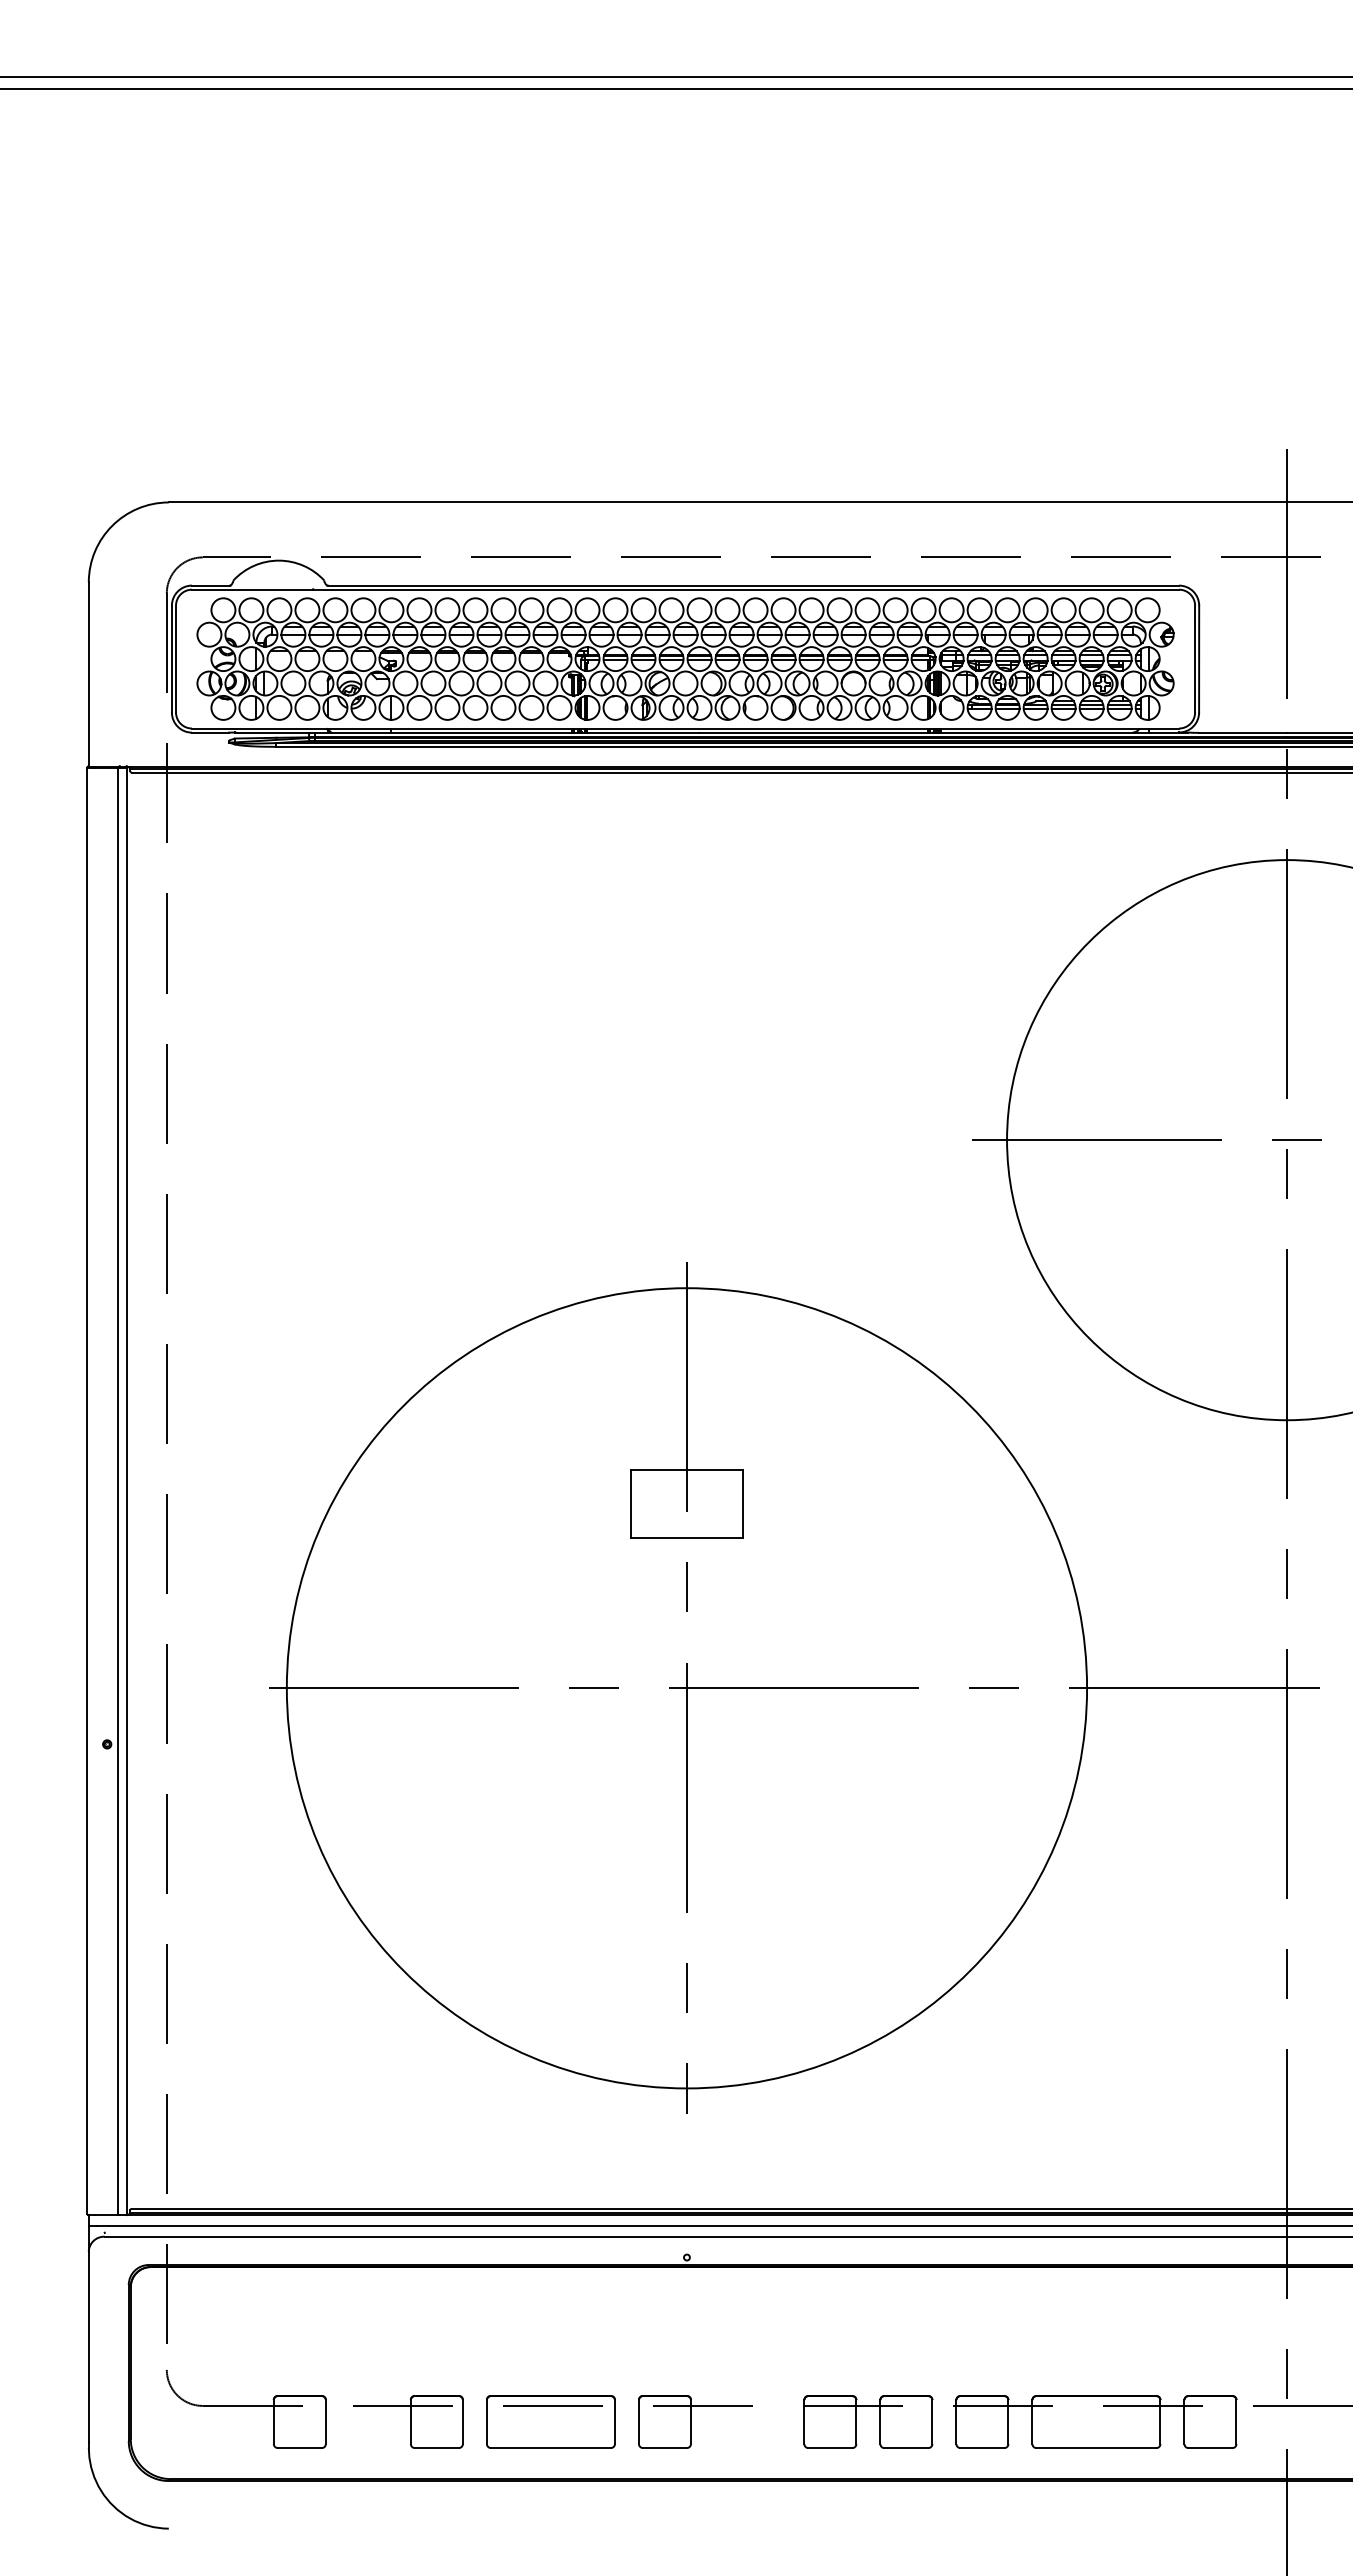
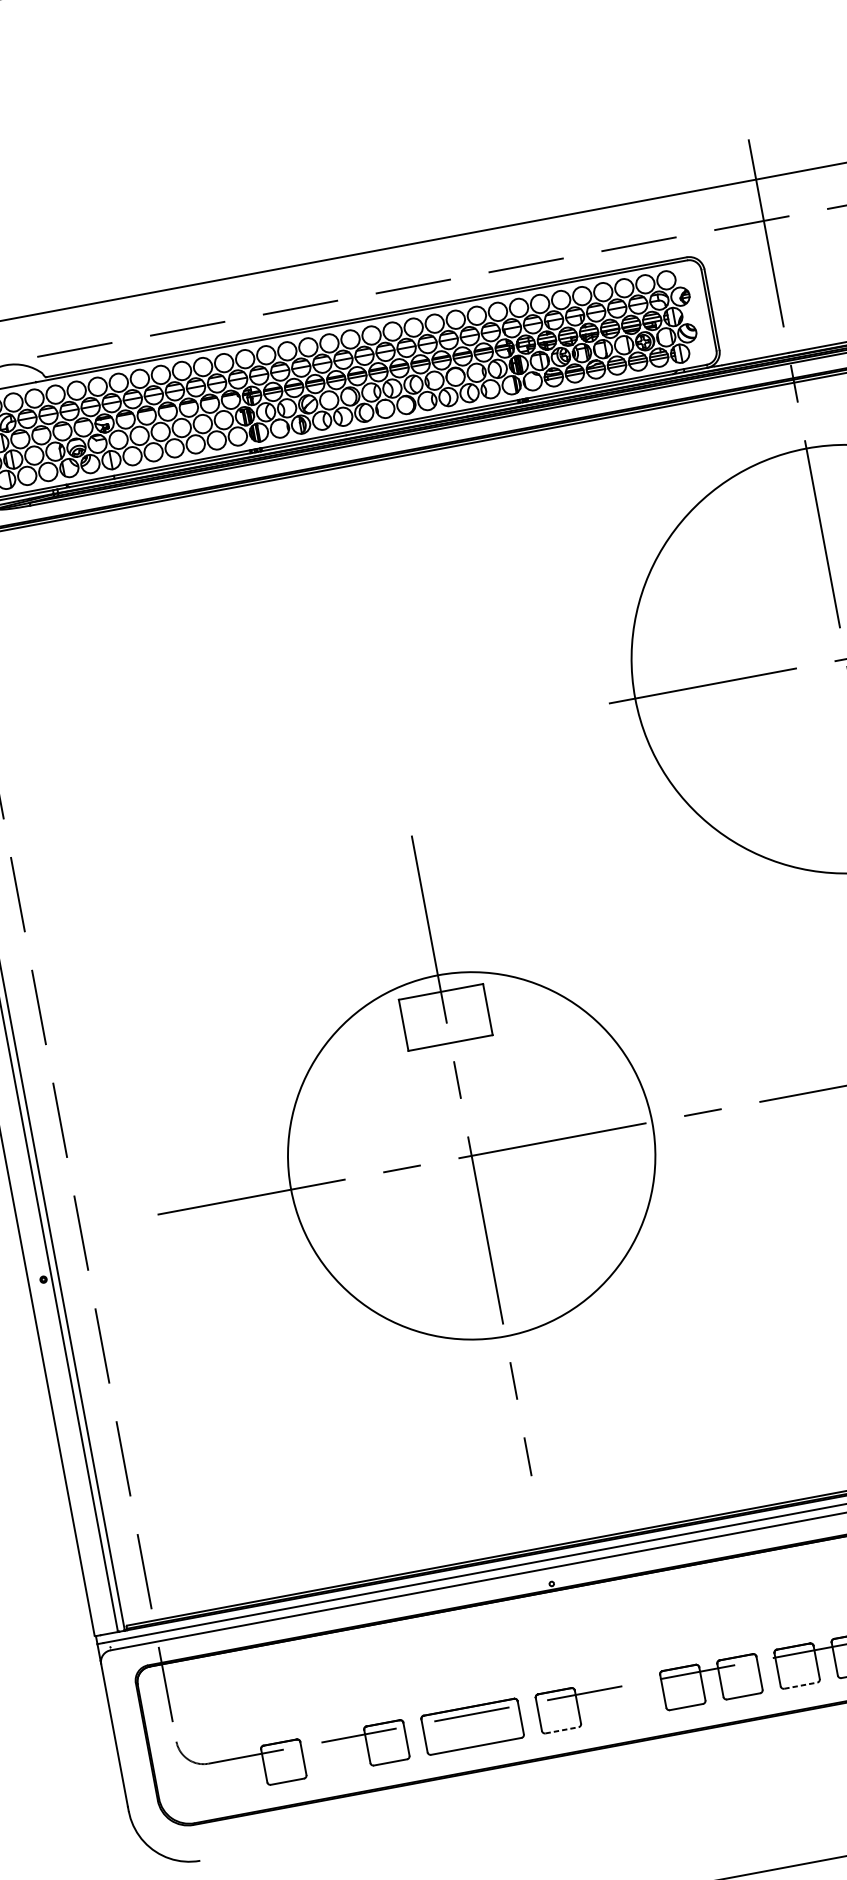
circle: (686, 1688) -> (471, 1156), size x0.6
line: (665, 2448) -> (562, 1730), solid -> dashed
line: (982, 2448) -> (800, 1685), solid -> dashed

